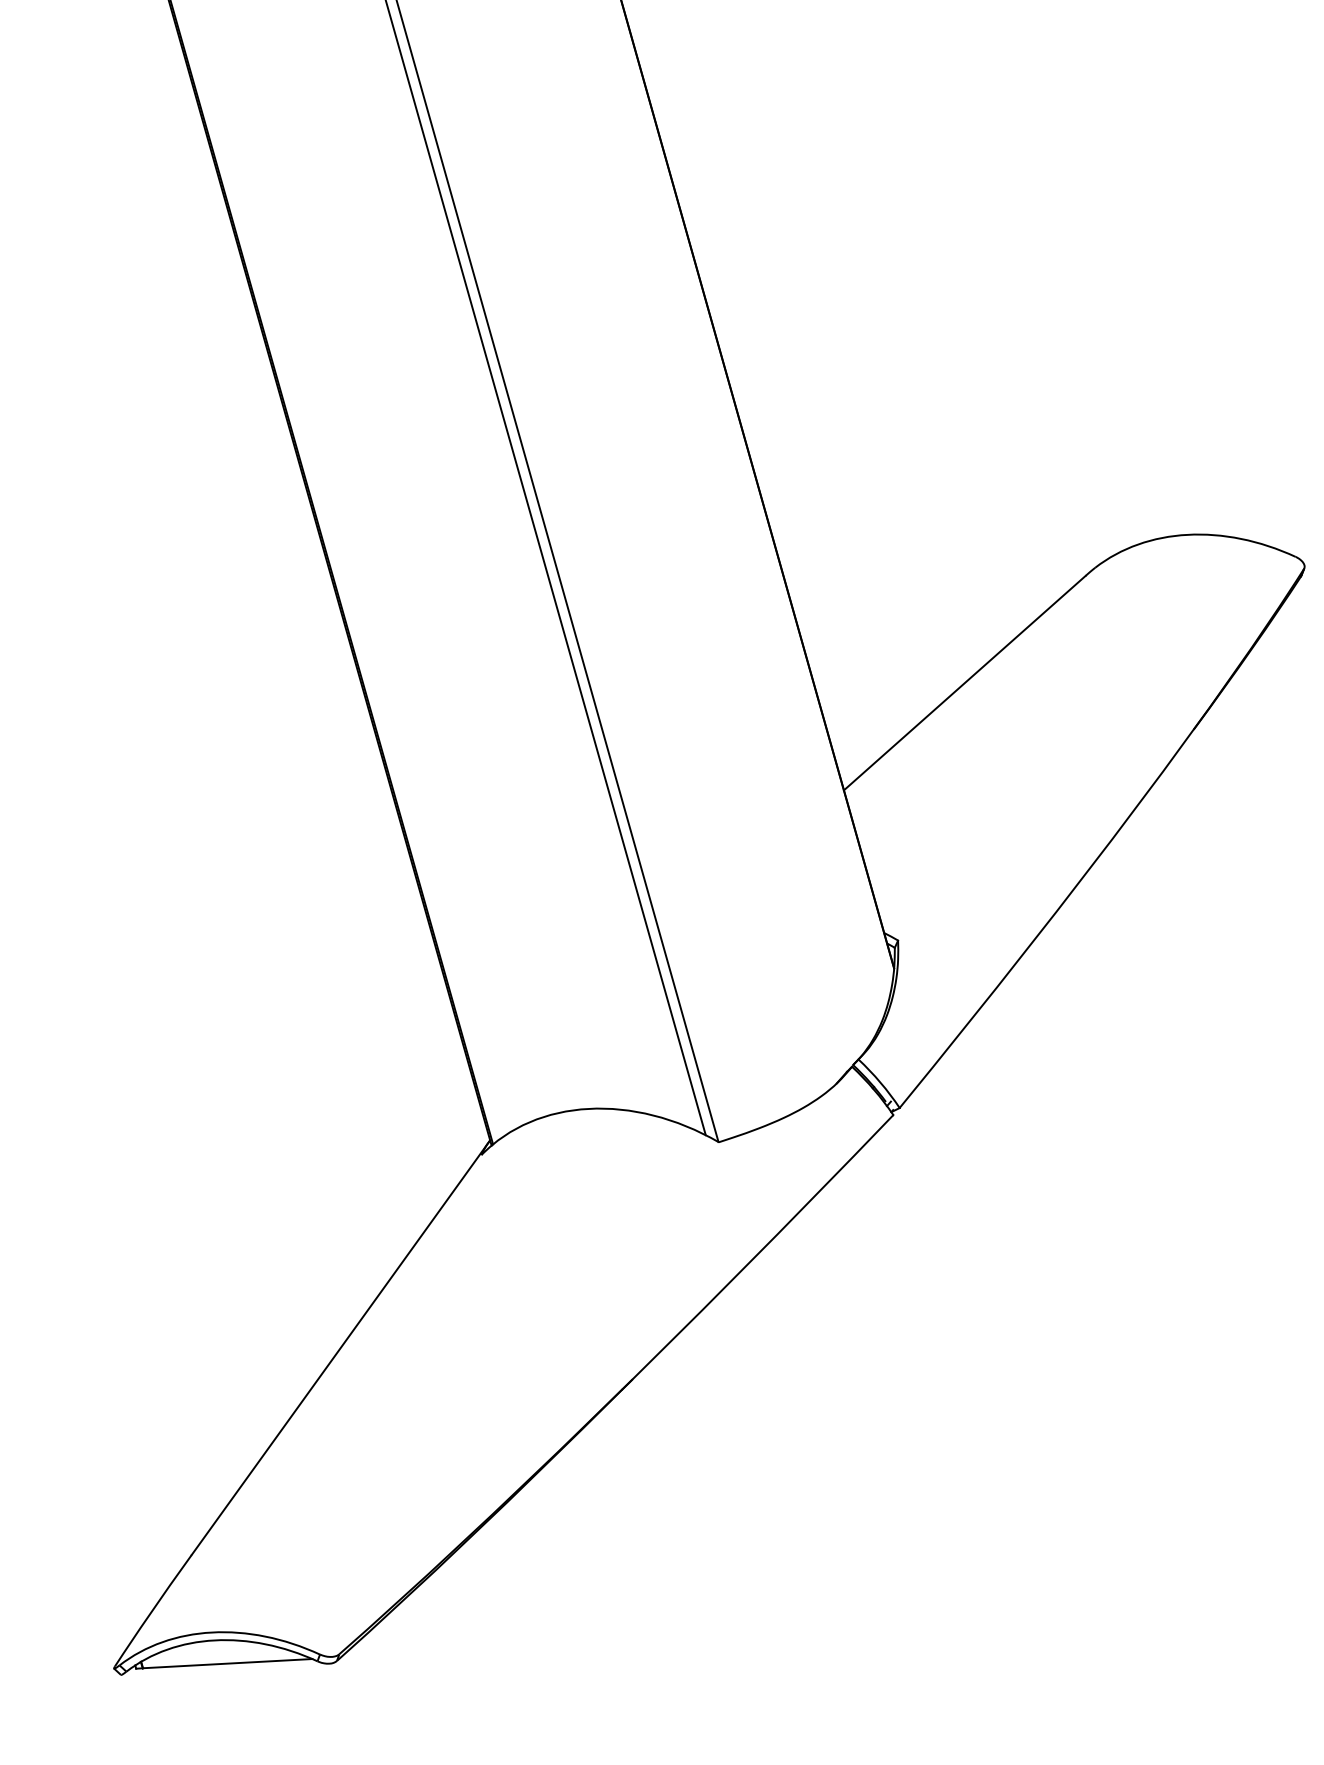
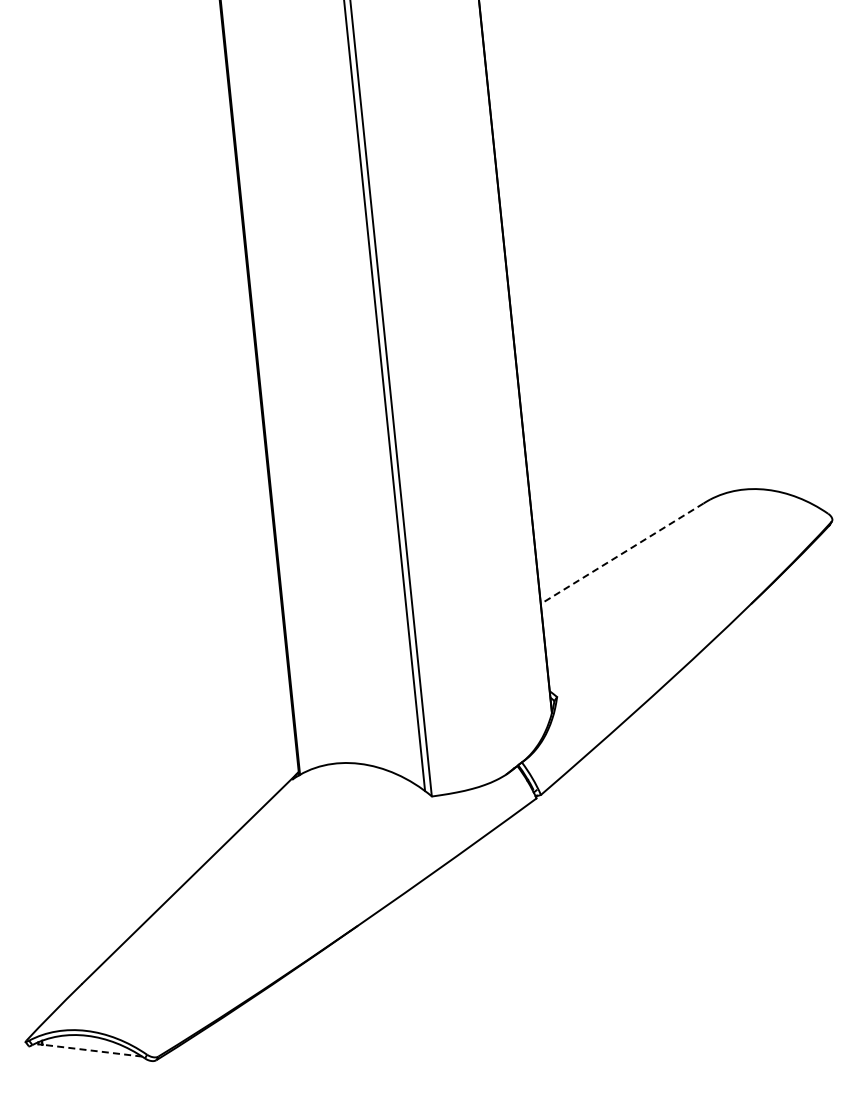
line: (965, 682) -> (622, 553), solid -> dashed
line: (226, 1663) -> (91, 1050), solid -> dashed

